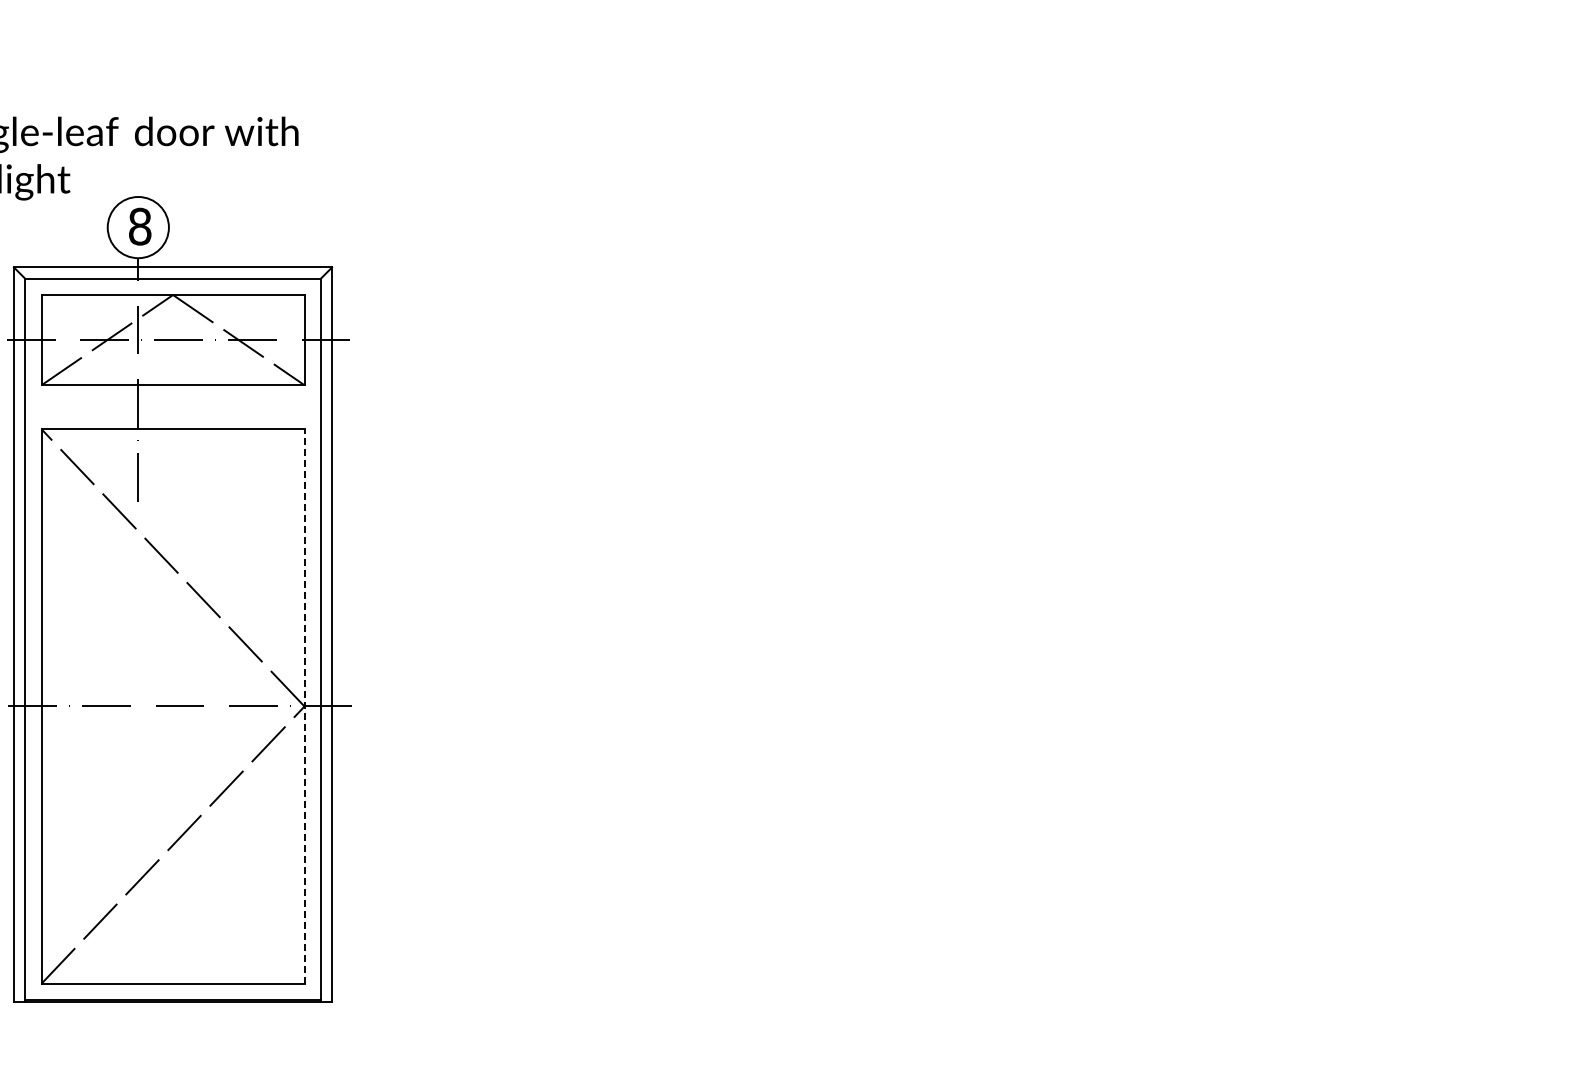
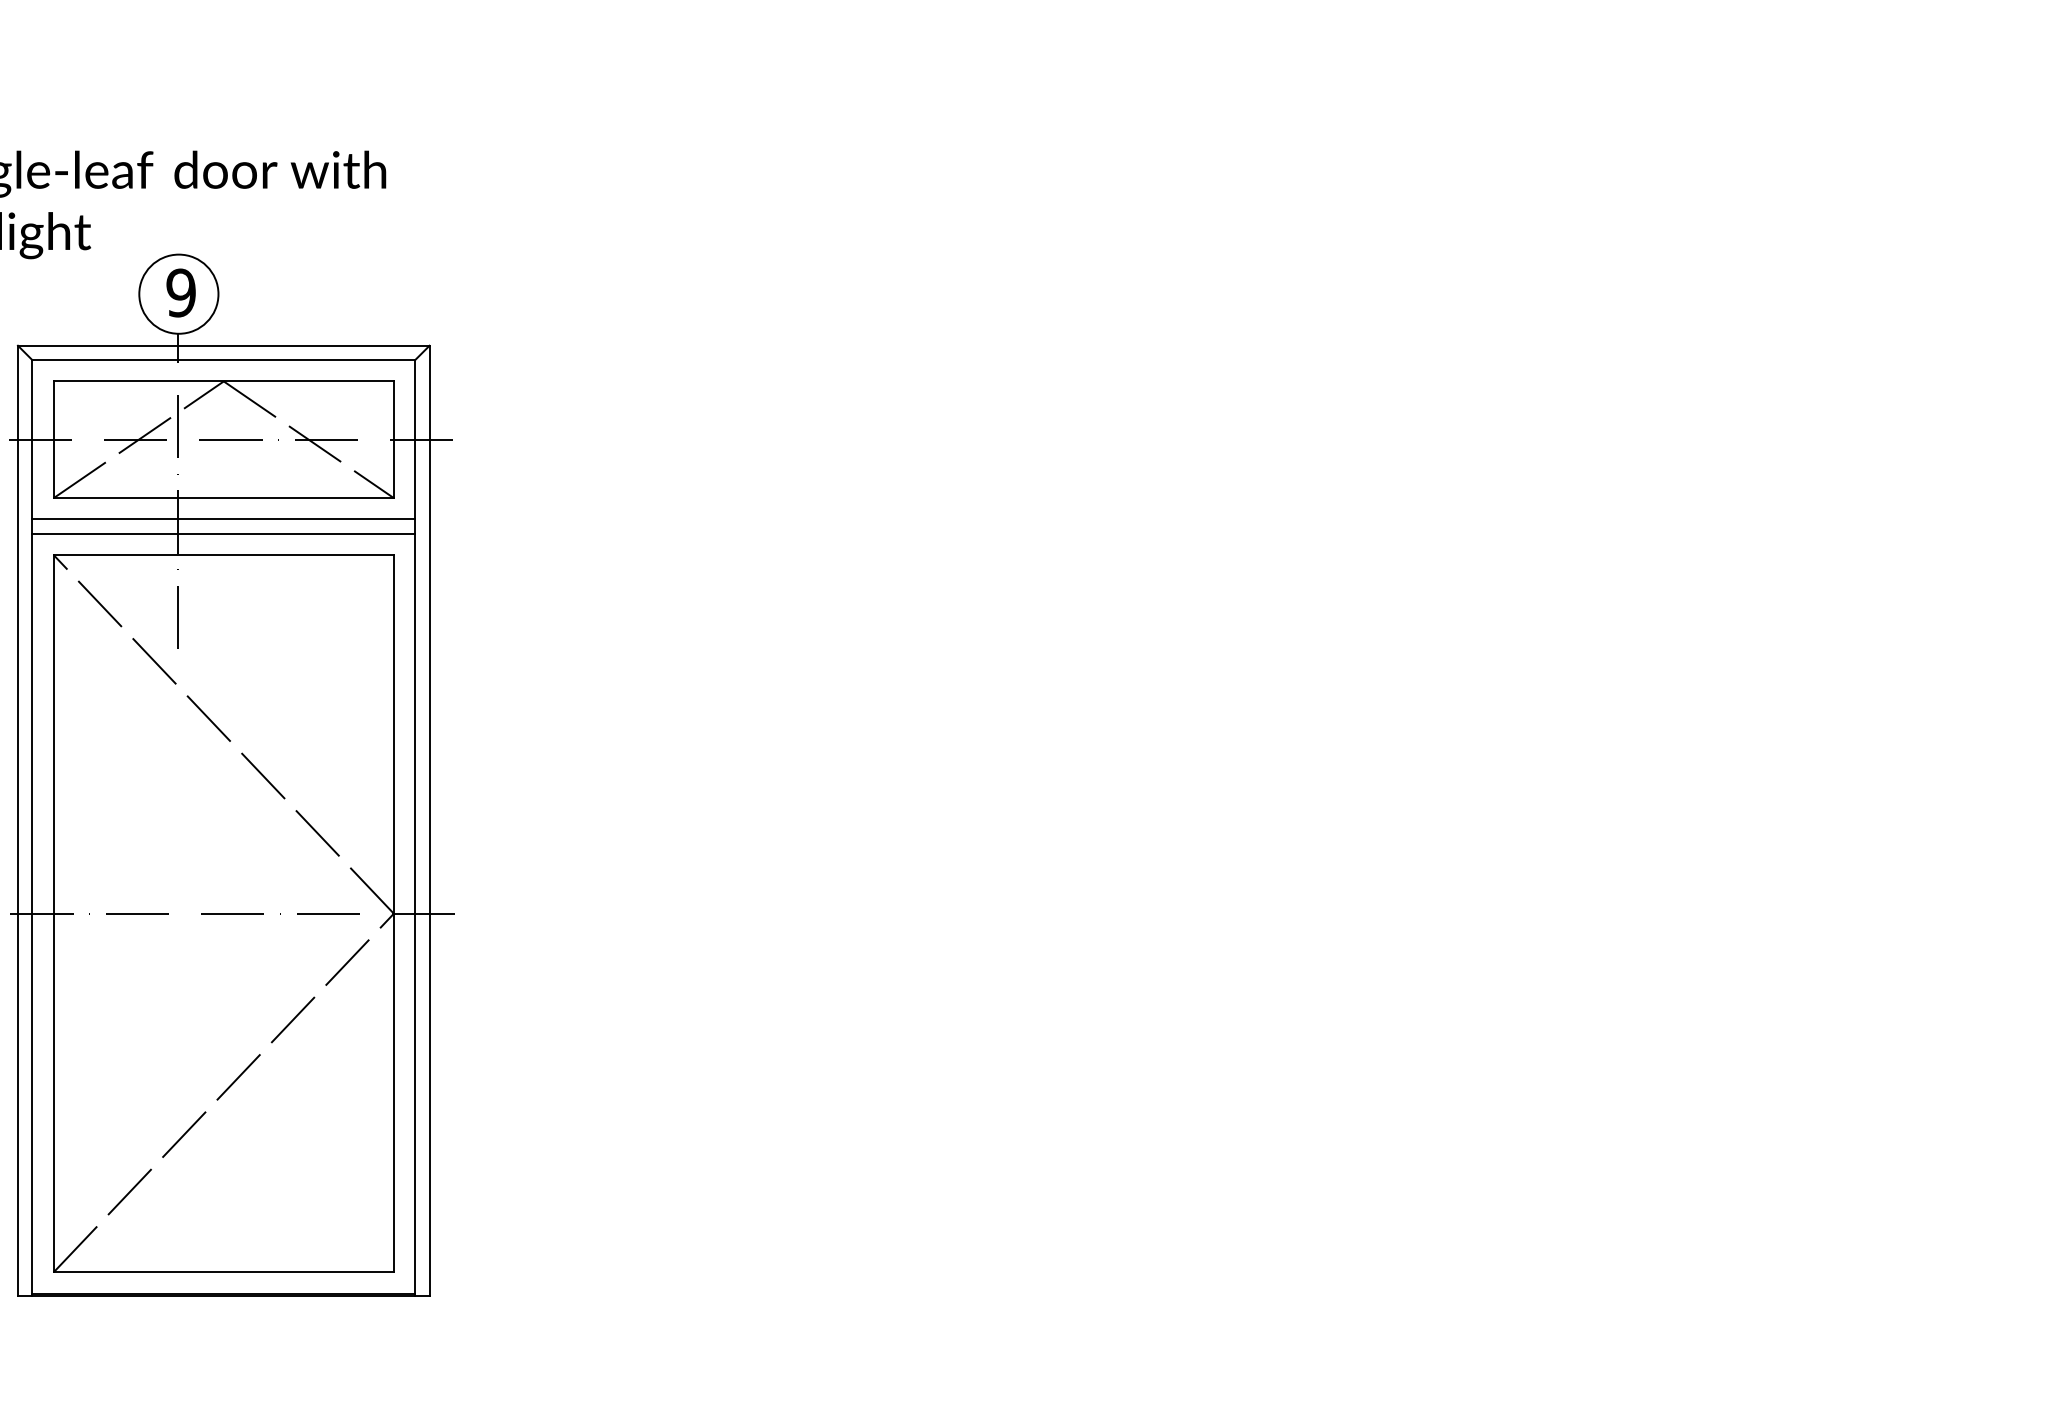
text: (139, 226) -> (180, 292), 8 -> 9
line: (172, 401) -> (223, 519), added
line: (172, 412) -> (223, 533), added
line: (304, 706) -> (393, 913), dashed -> solid

